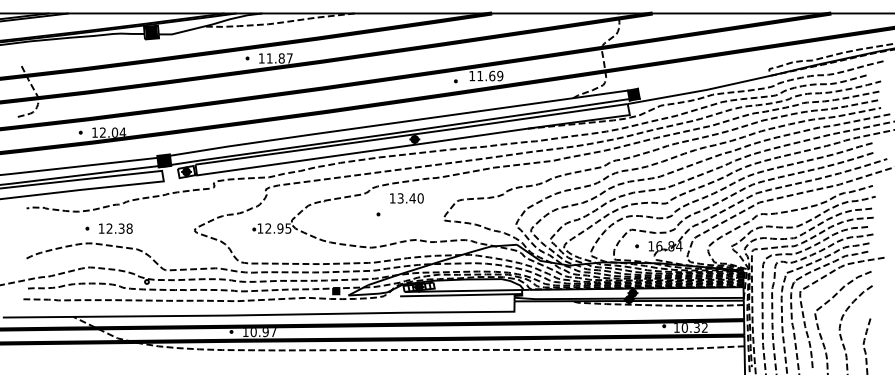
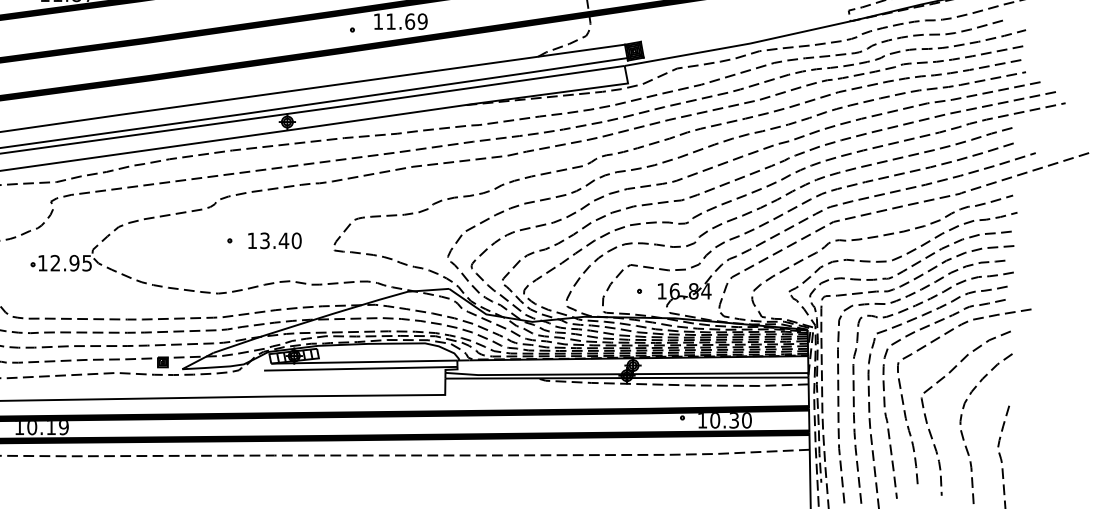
text: (406, 198) -> (274, 240), moved
text: (704, 327) -> (746, 419), 10.32 -> 10.30
text: (269, 332) -> (57, 427), 10.97 -> 10.19

